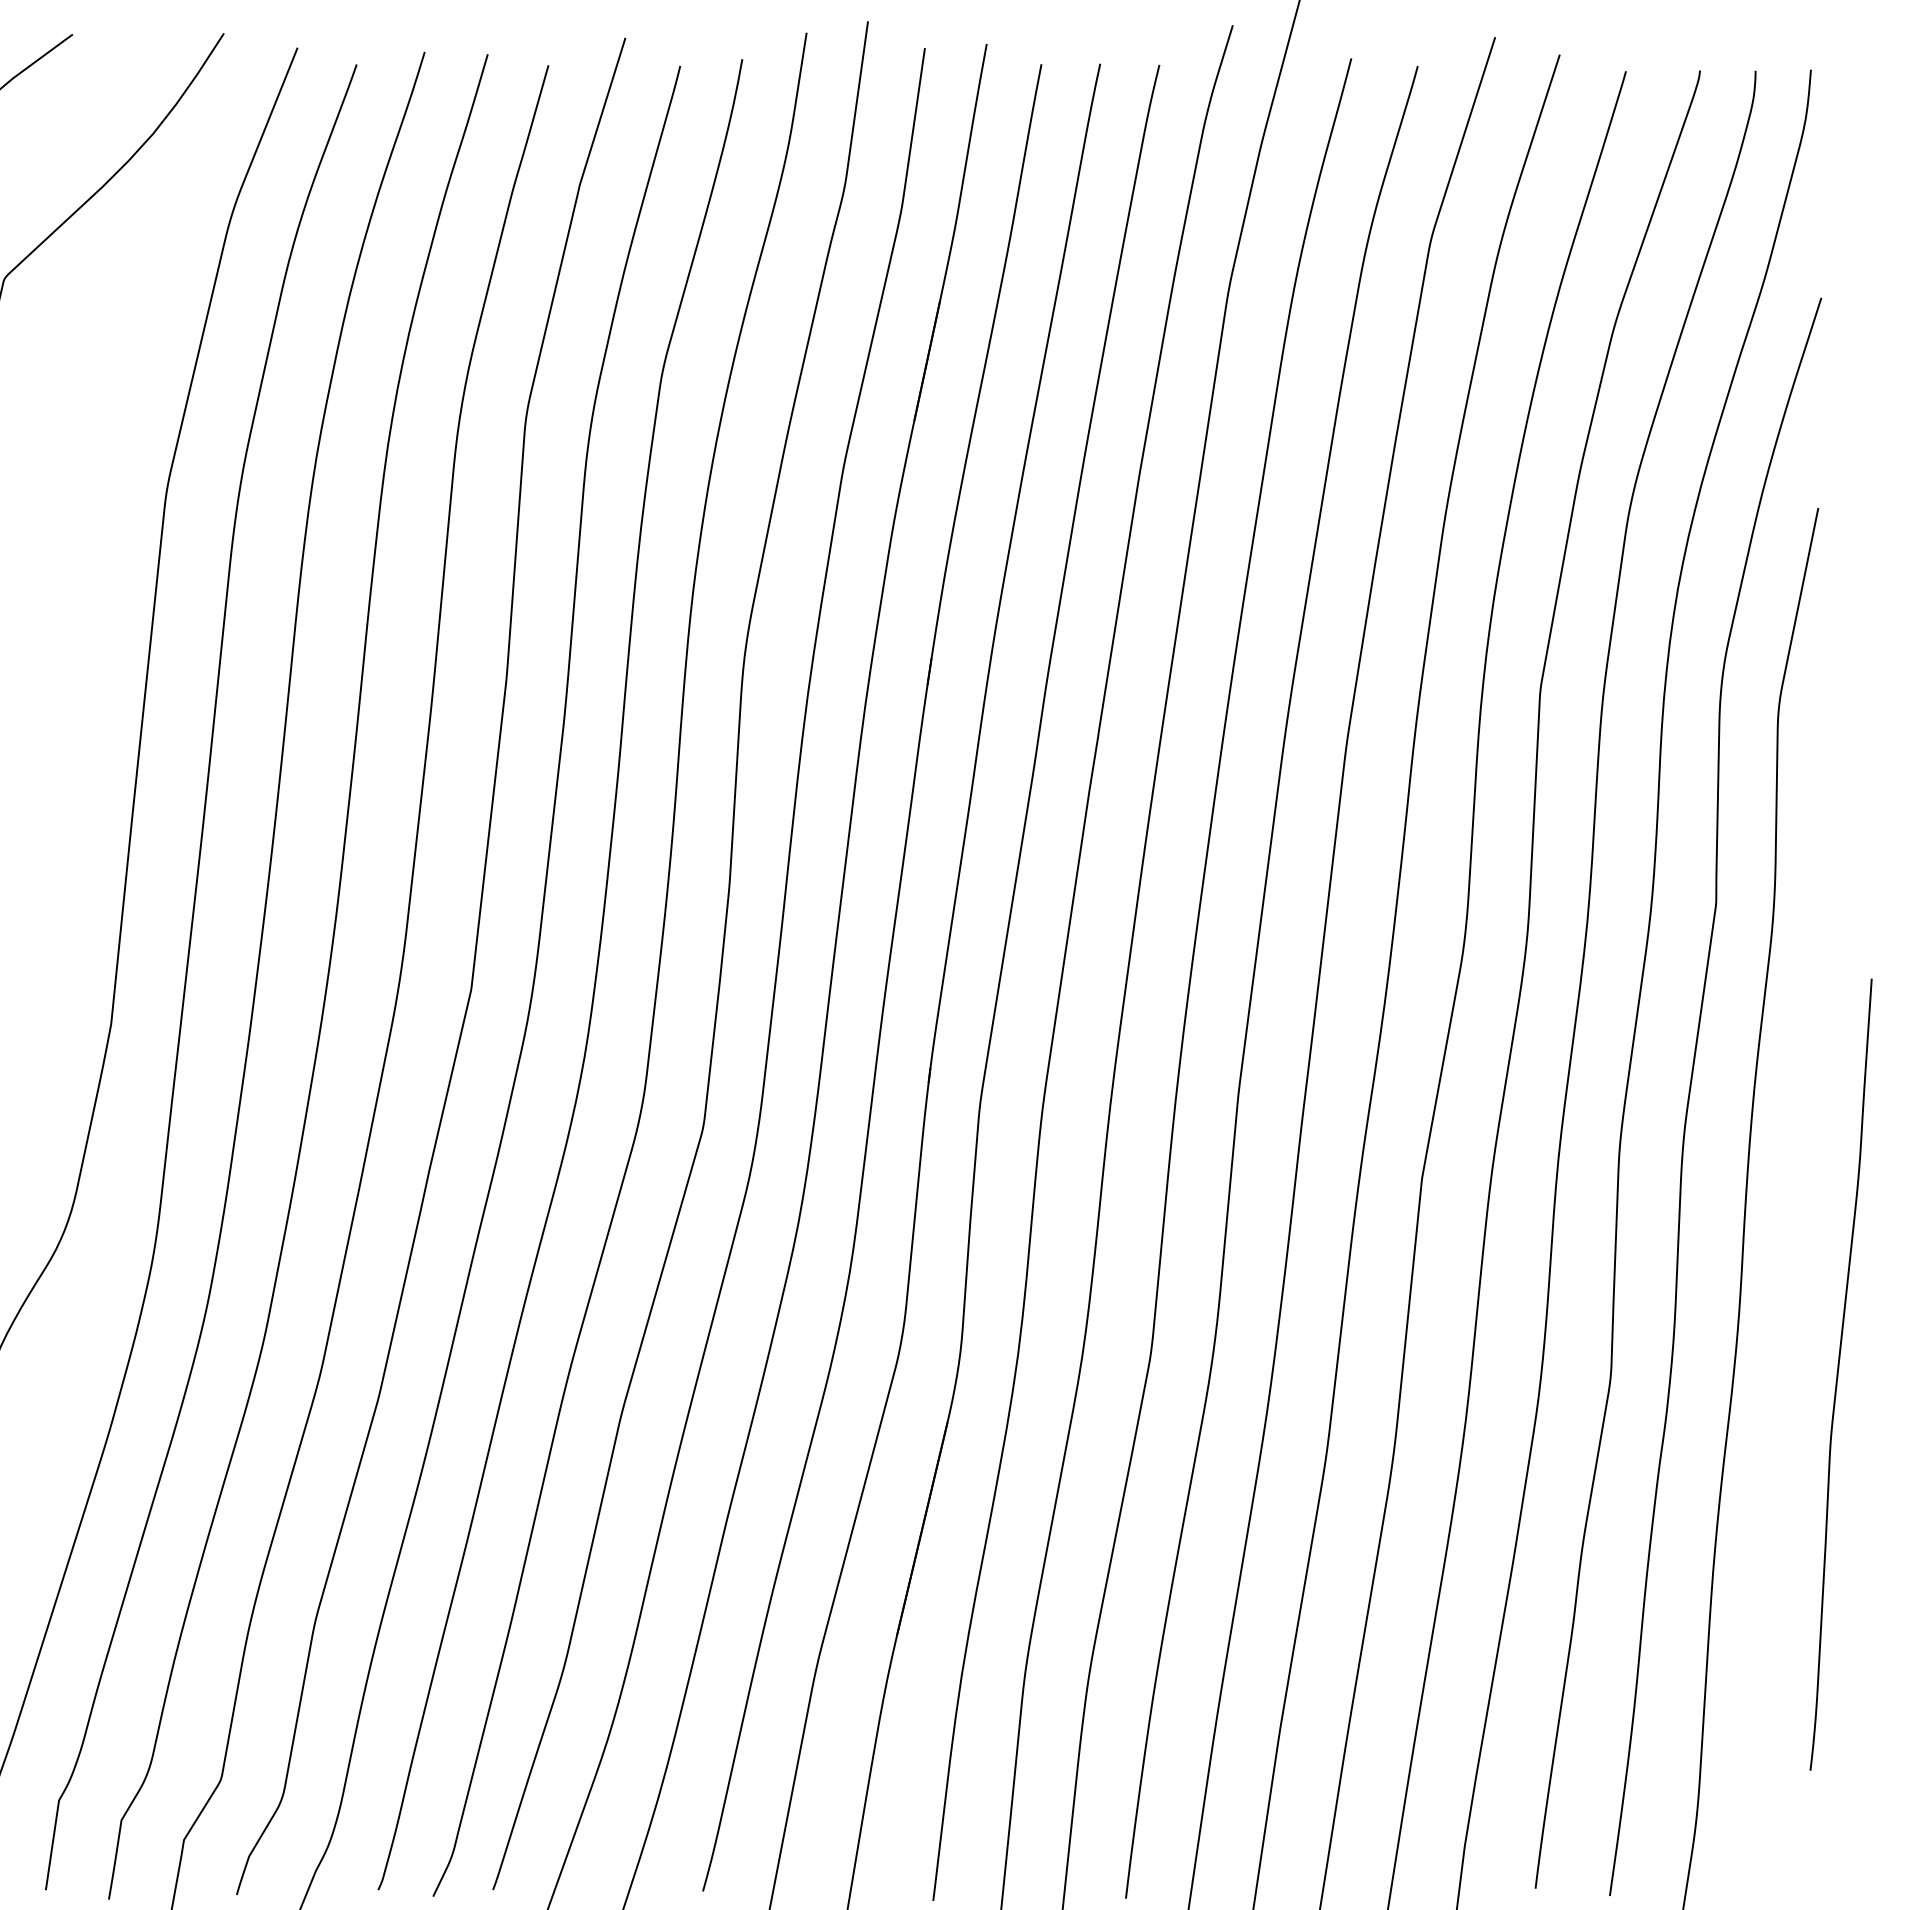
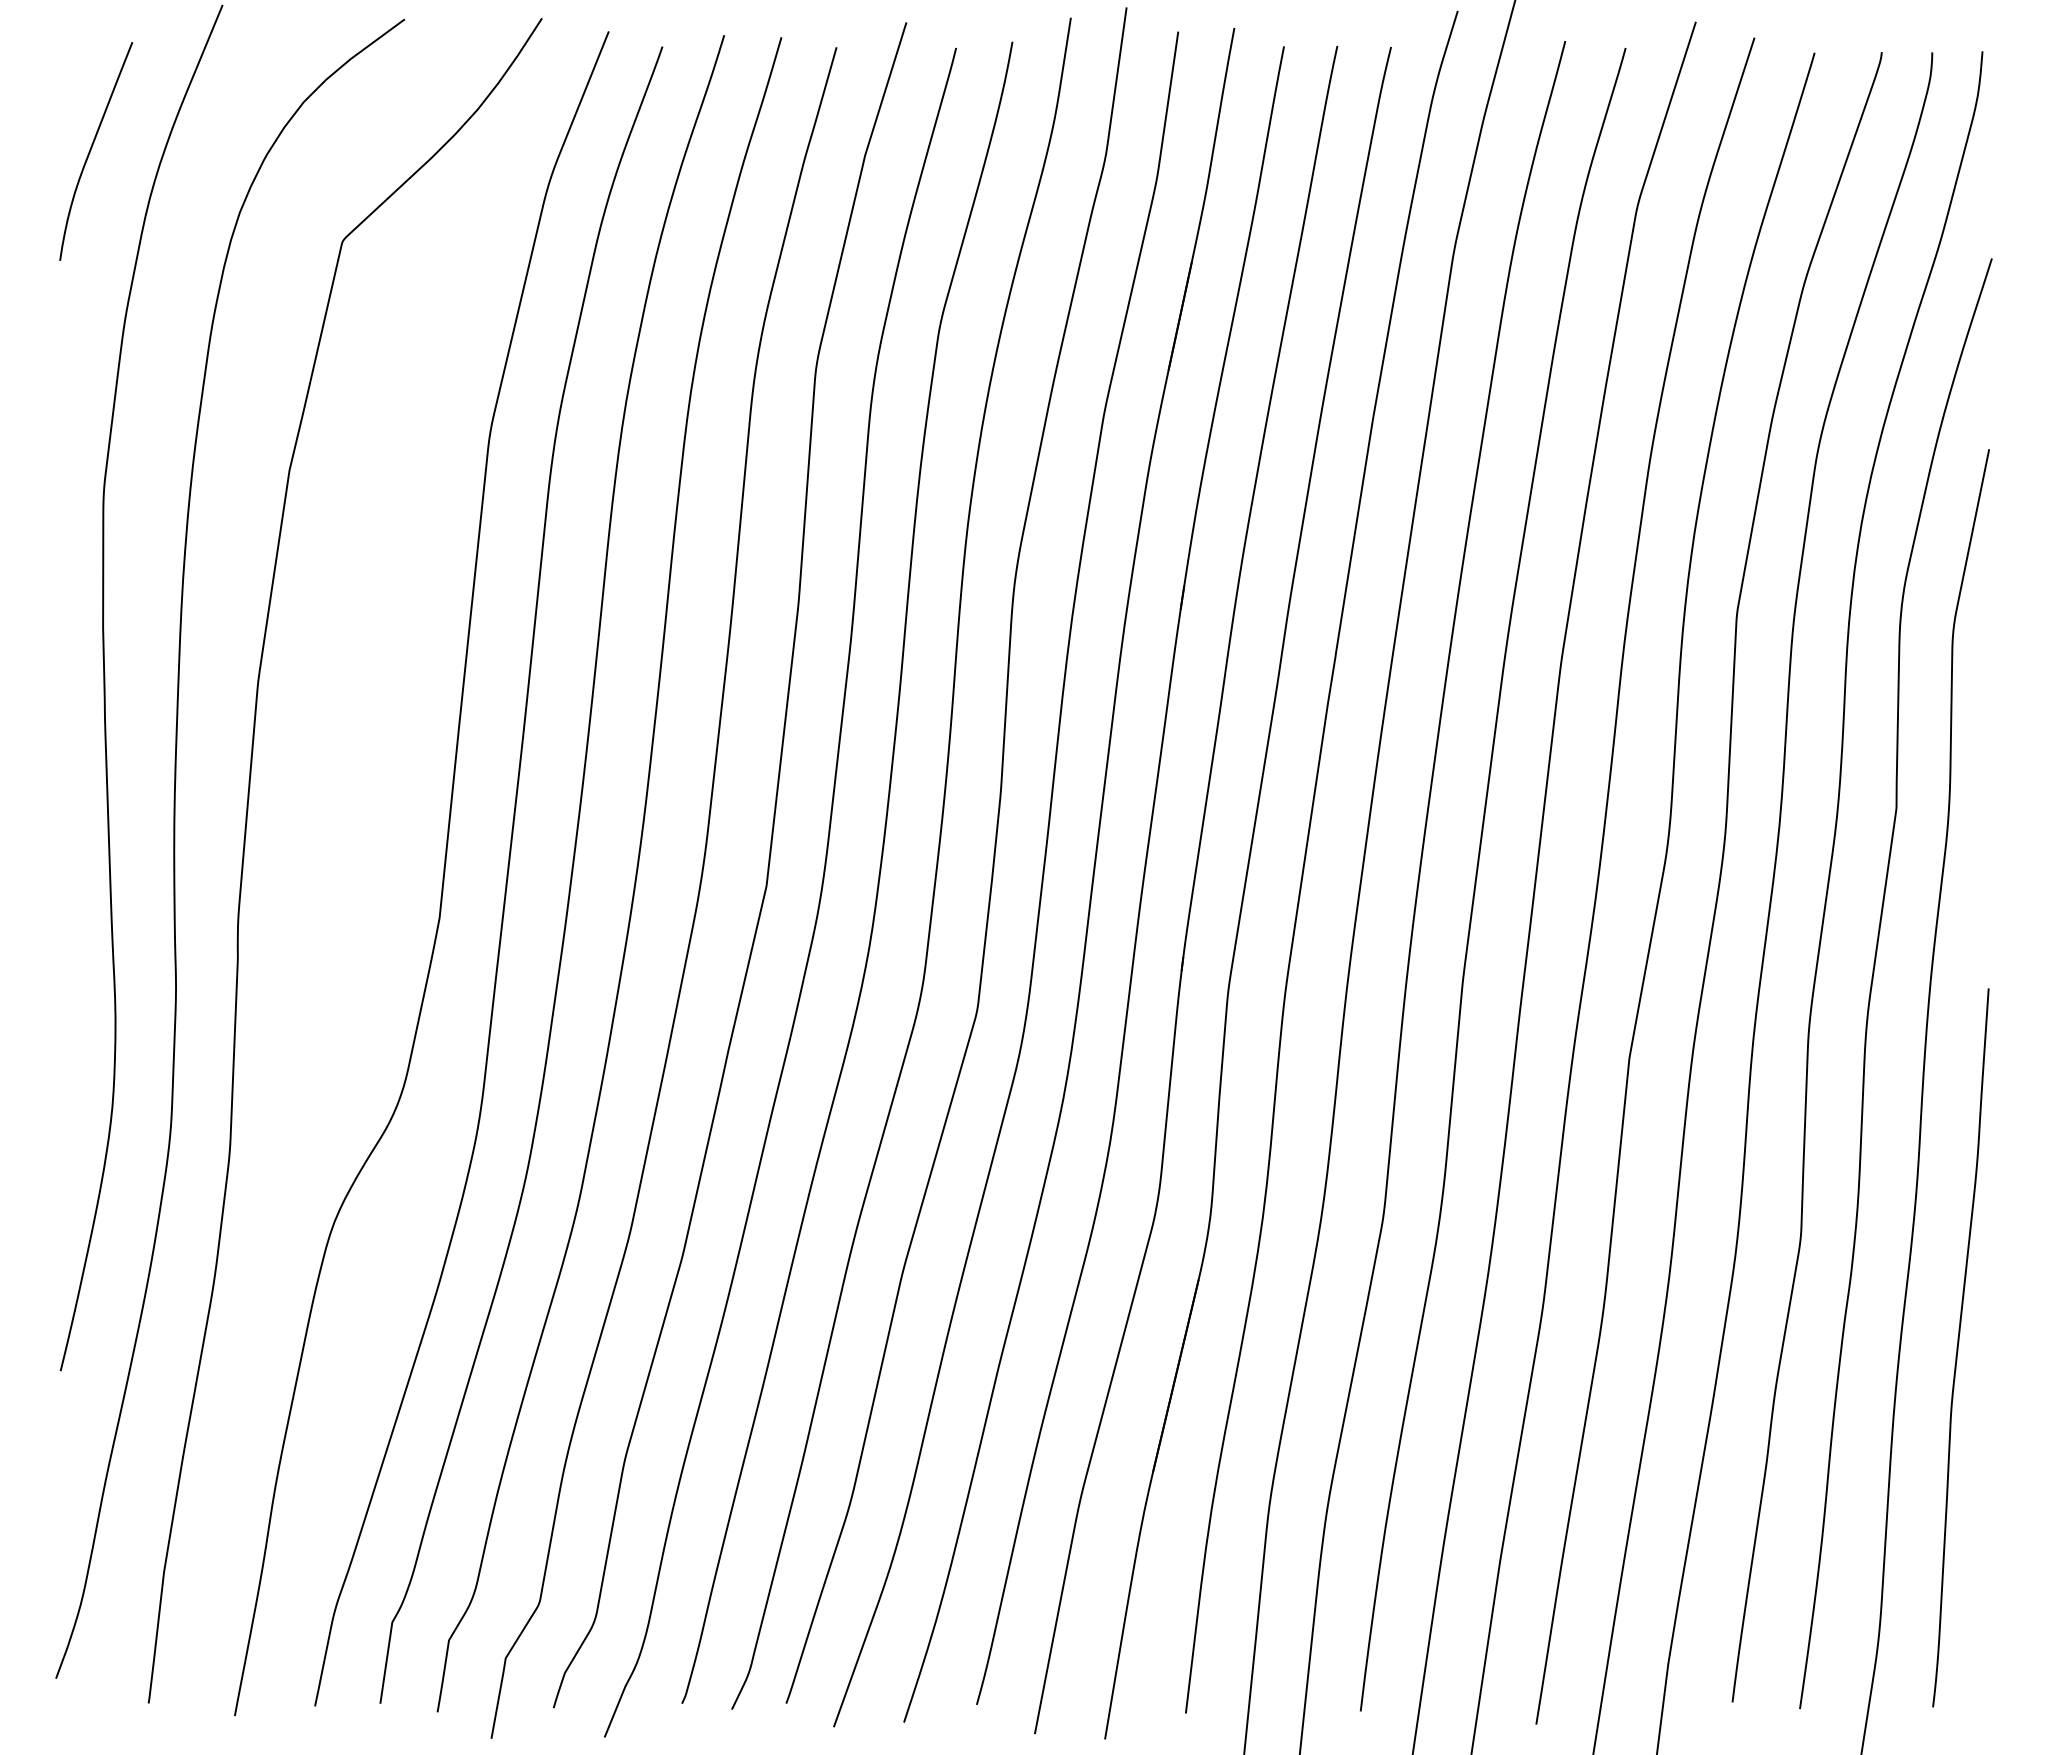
curve: (1838, 1374) -> (1958, 1347), moved

